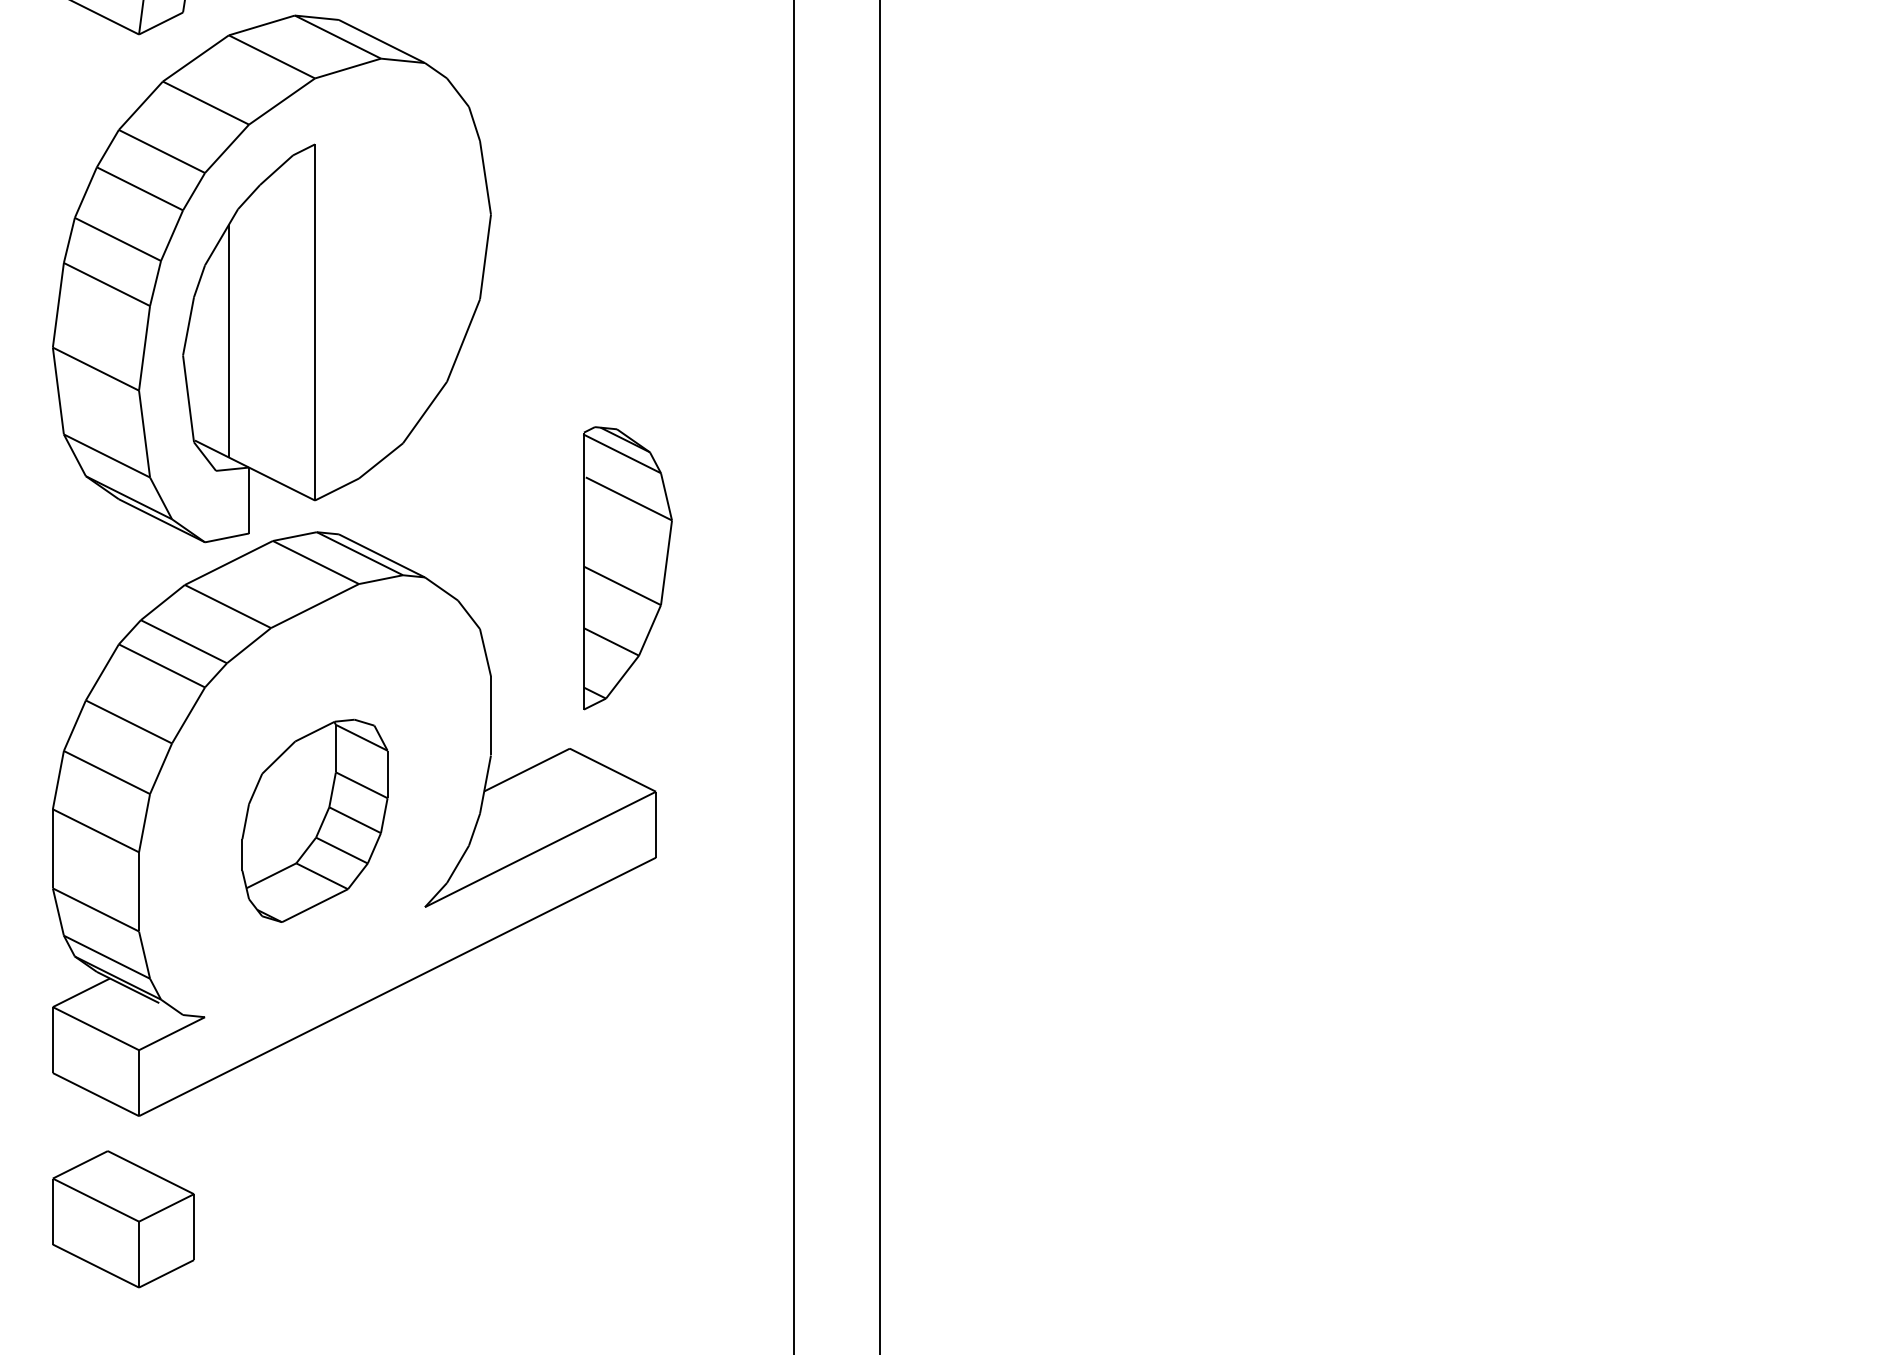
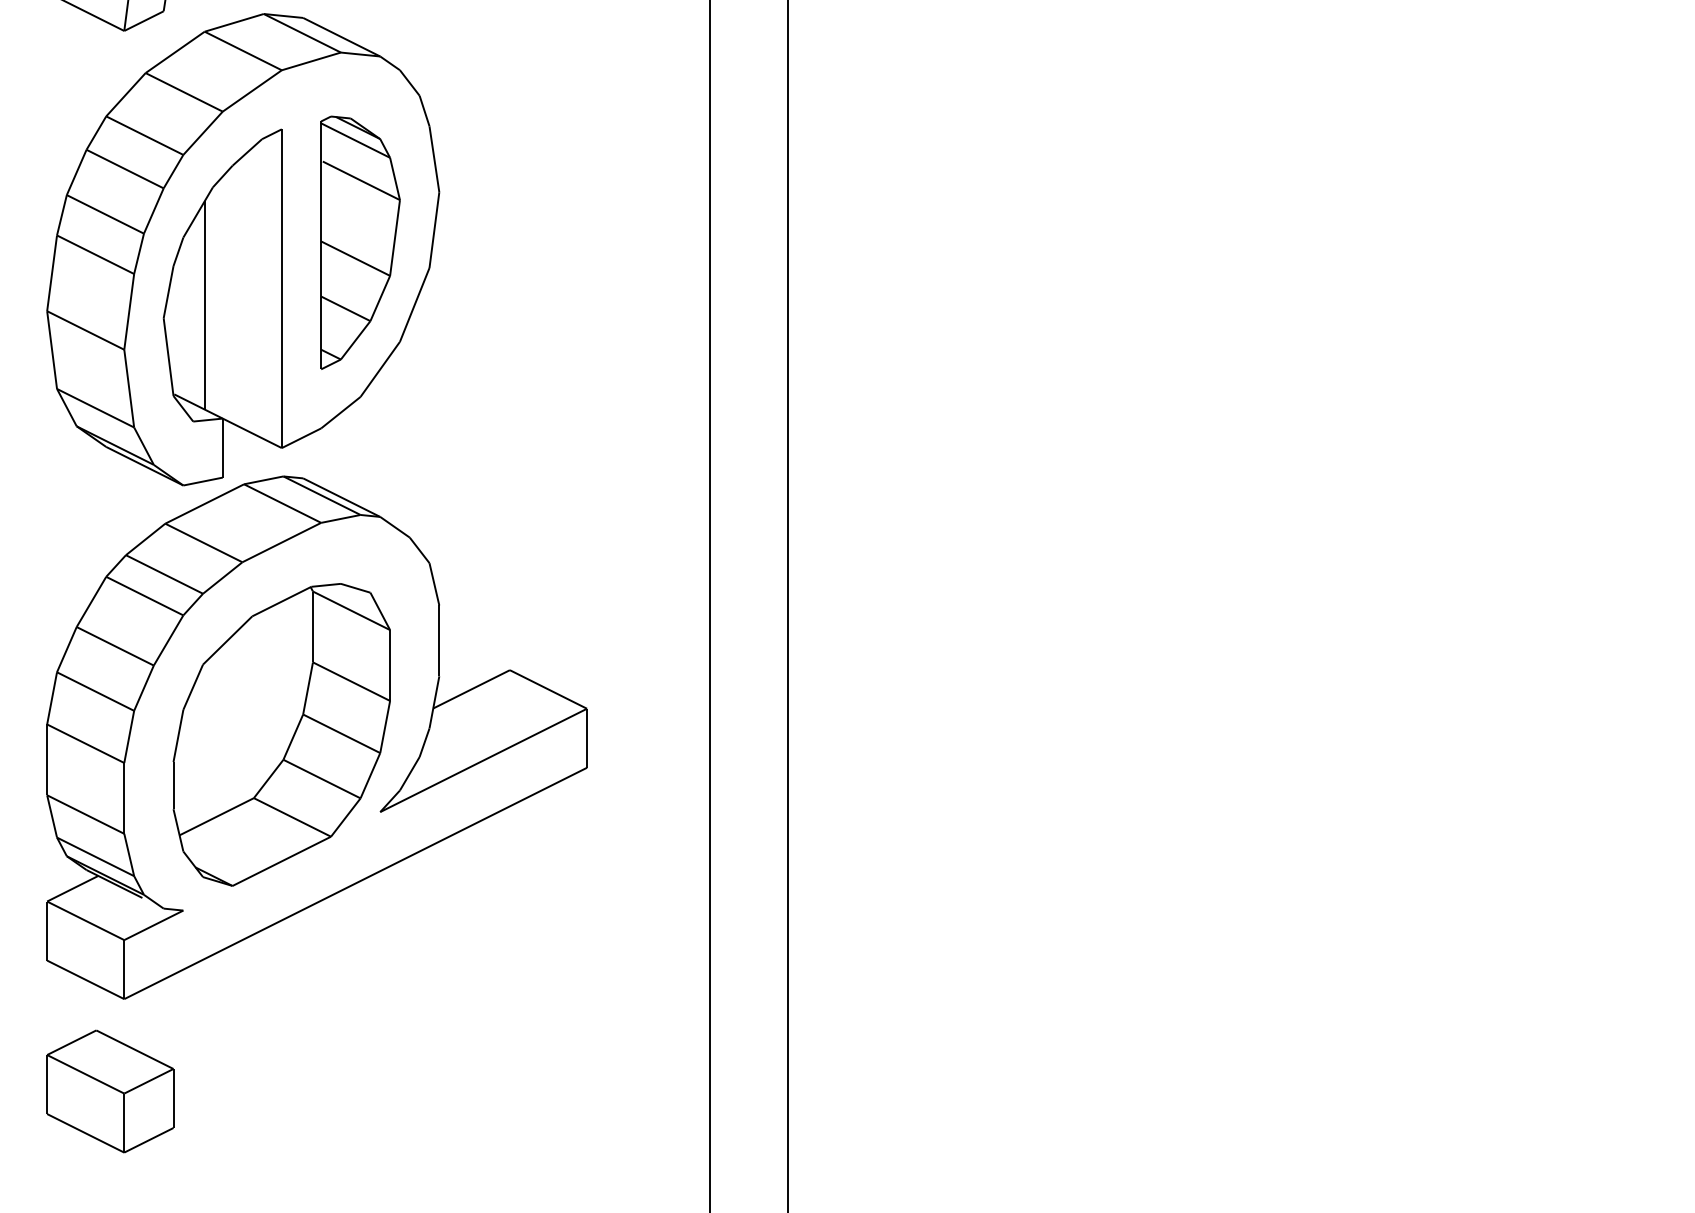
part: (627, 568) -> (360, 243), moved
part: (314, 820) -> (281, 734), size x1.67

